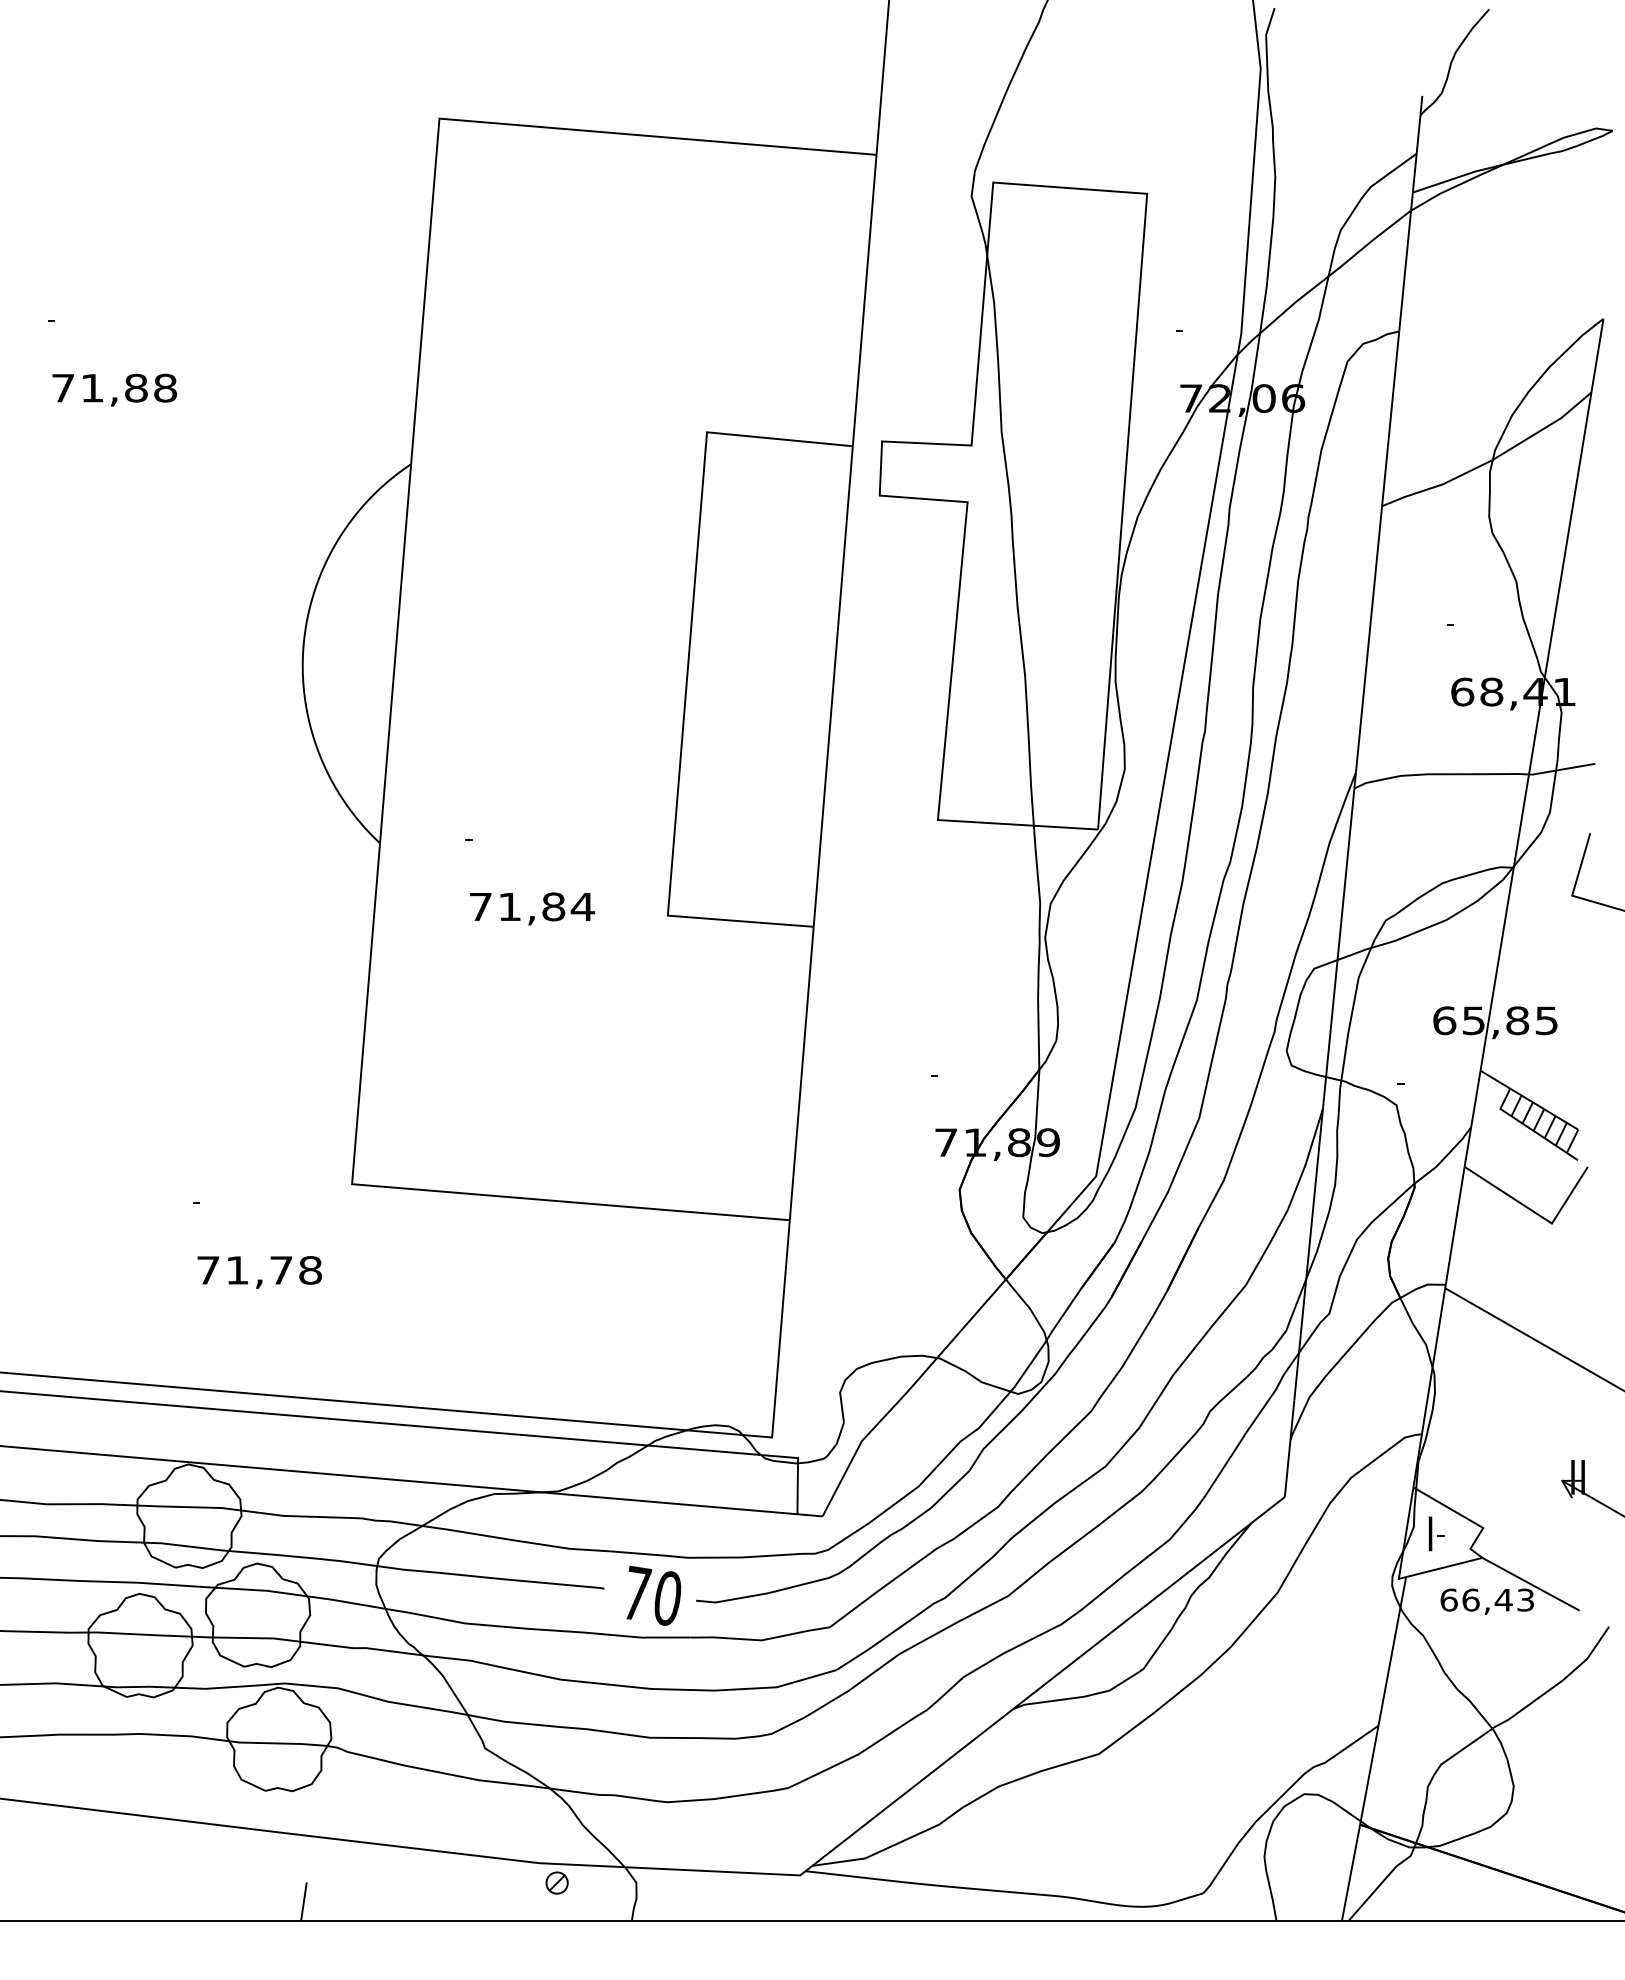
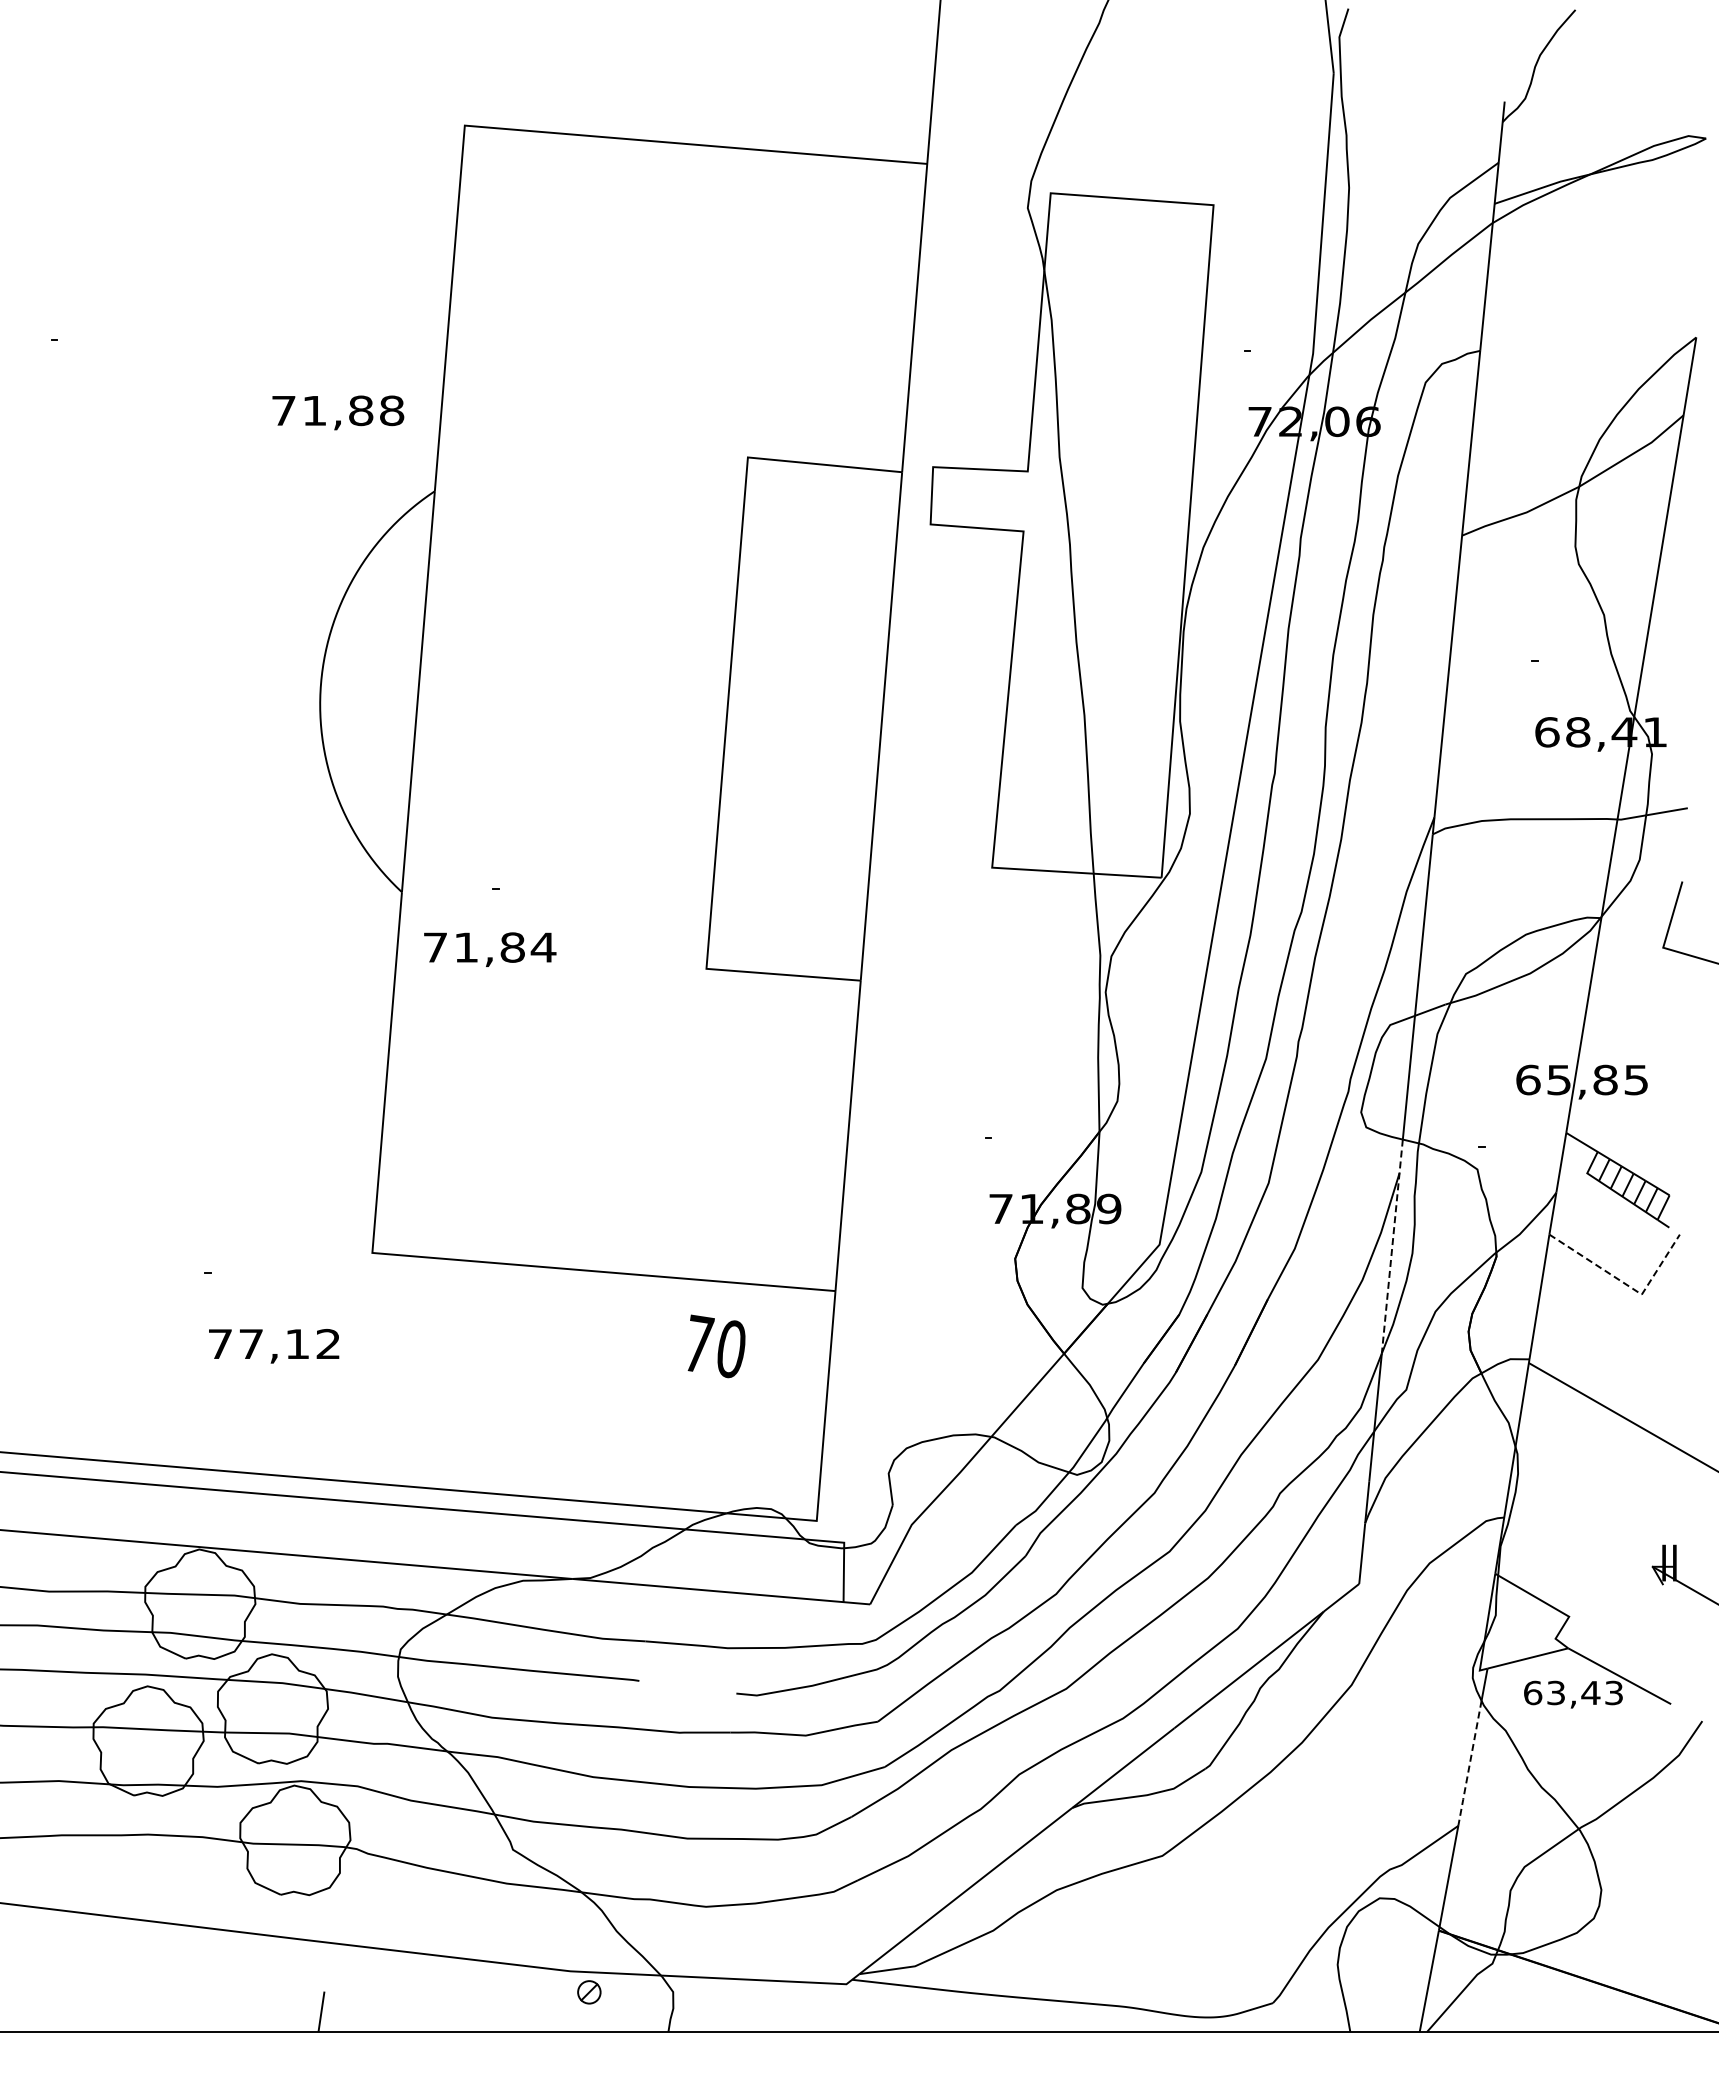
text: (114, 389) -> (338, 412), moved
text: (532, 908) -> (490, 949), moved
line: (1316, 1179) -> (1392, 1247), solid -> dashed
line: (1537, 1214) -> (1626, 1284), solid -> dashed
text: (273, 1270) -> (289, 1344), 71,78 -> 77,12
part: (1436, 1533) -> (1519, 1622), removed
text: (653, 1595) -> (716, 1346), moved
text: (1471, 1599) -> (1556, 1692), 66,43 -> 63,43
line: (1389, 1667) -> (1469, 1764), solid -> dashed

